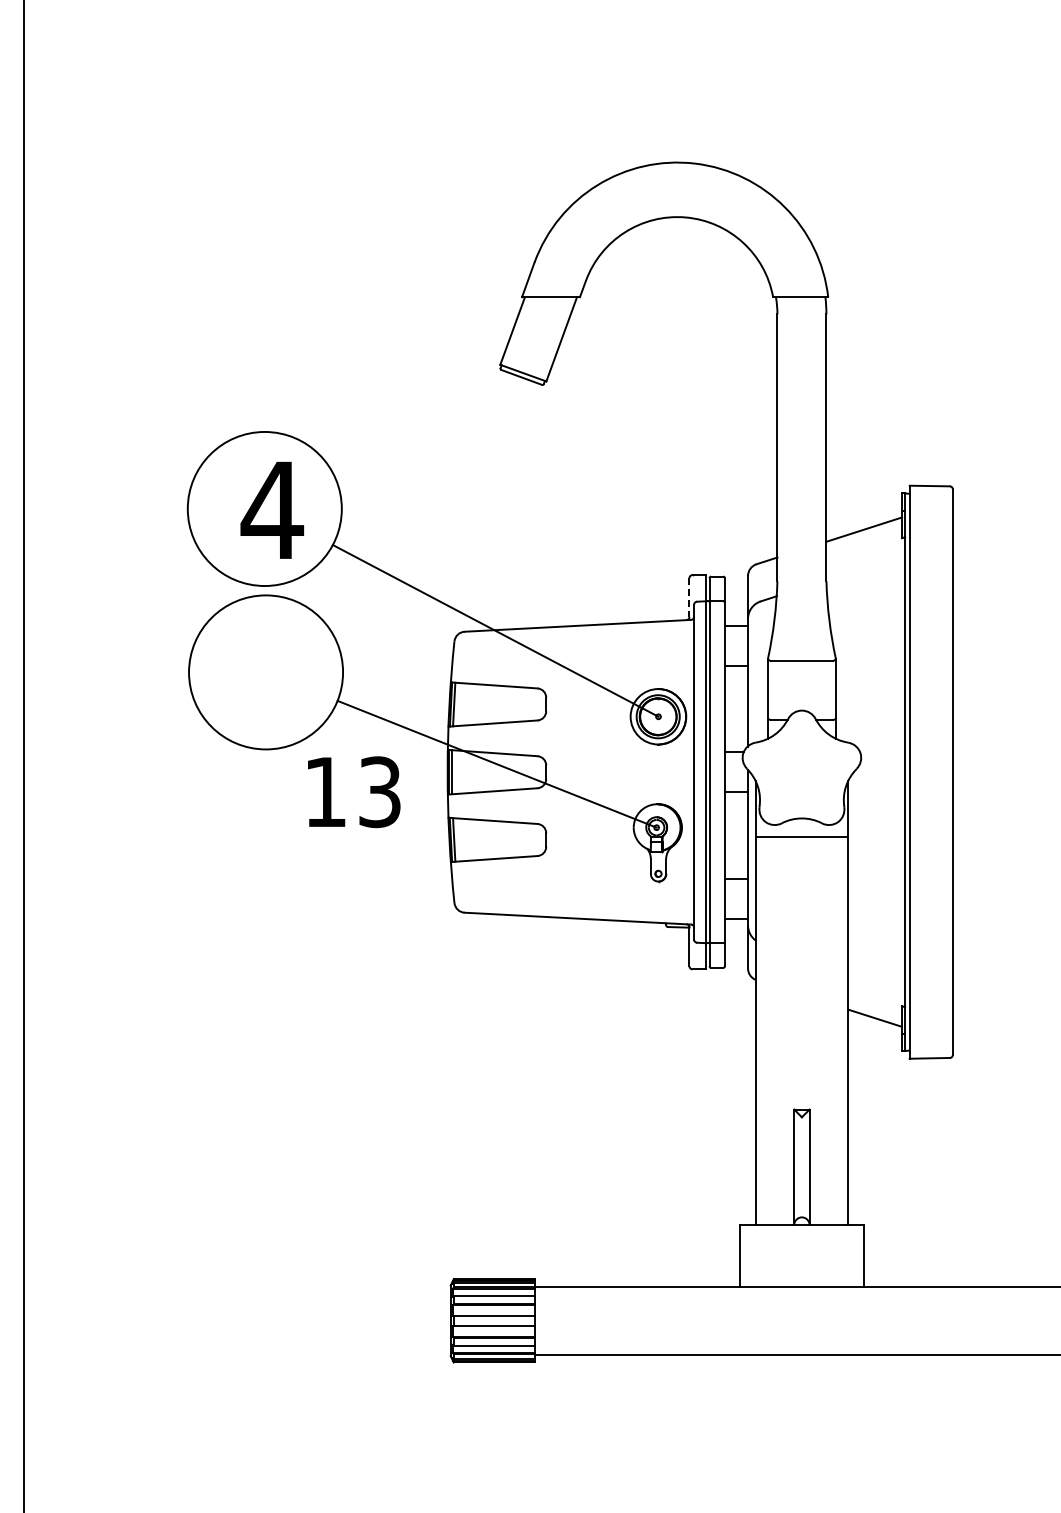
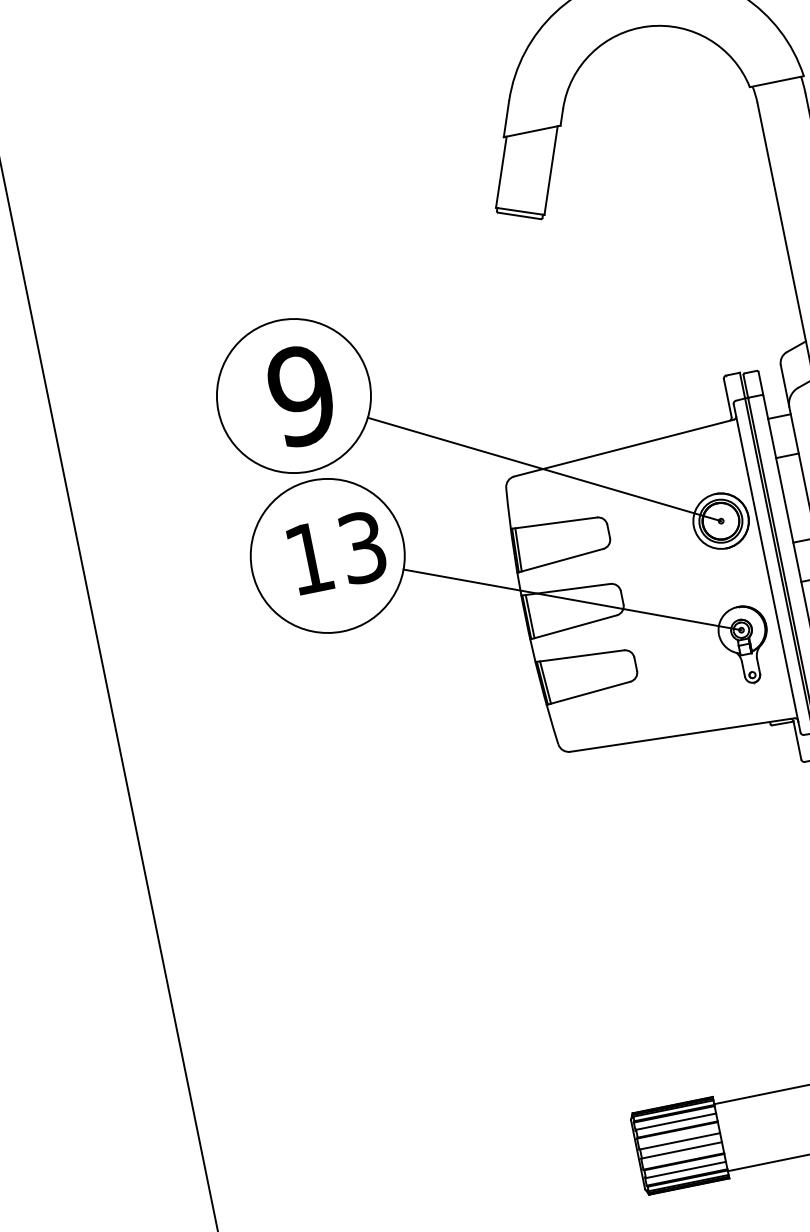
text: (272, 510) -> (301, 395), 4 -> 9
line: (689, 598) -> (727, 399), dashed -> solid
text: (354, 792) -> (337, 552), moved

